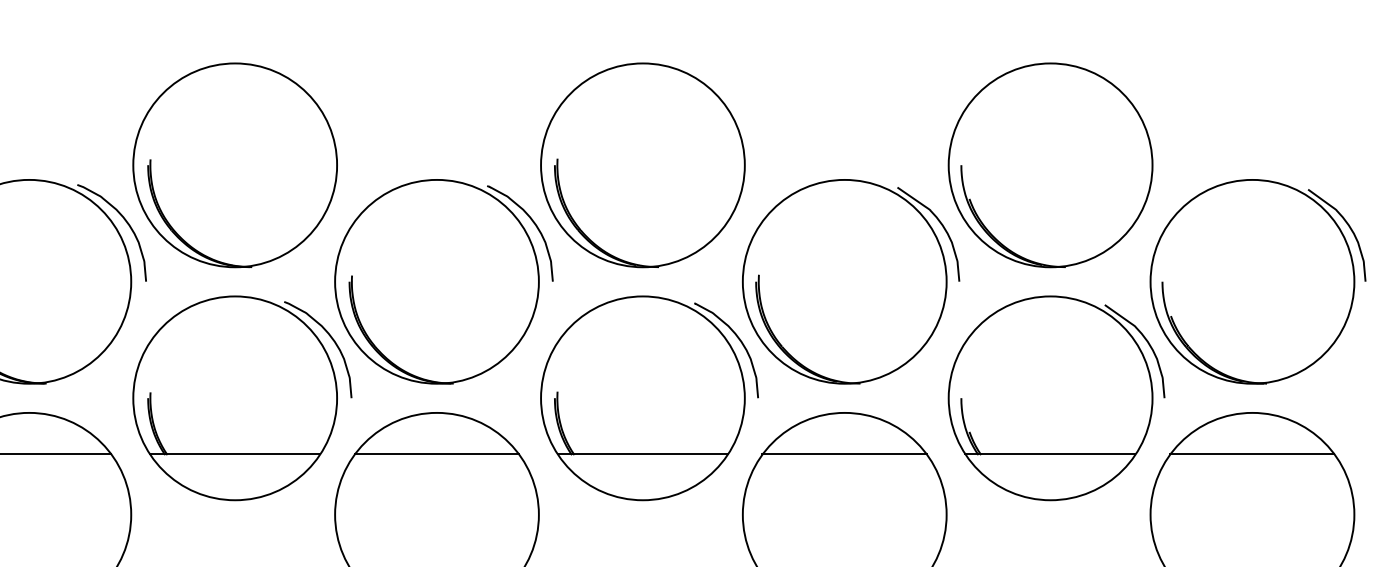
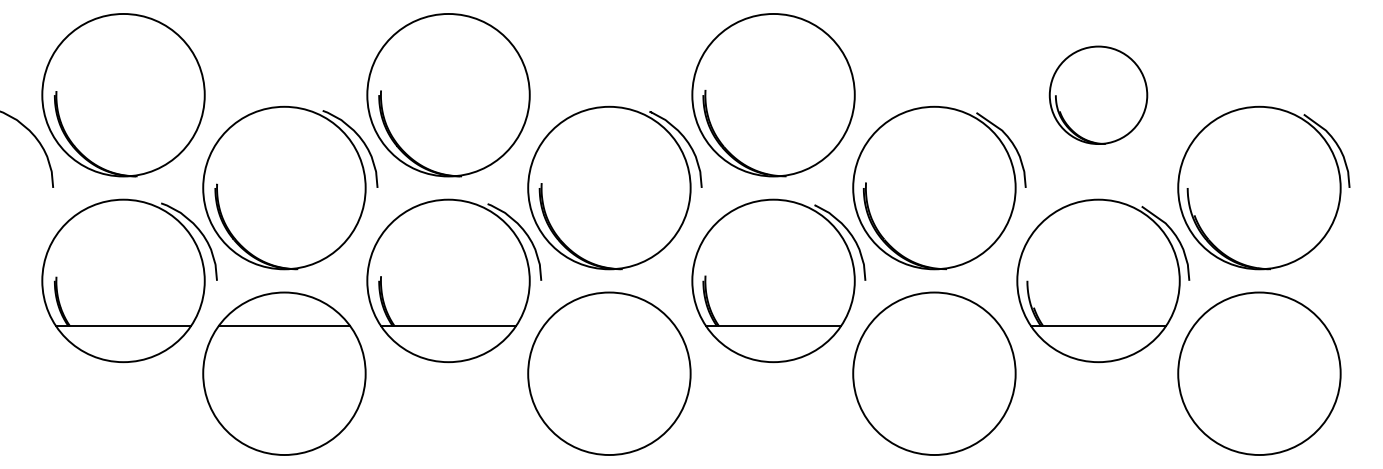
part: (1050, 165) -> (1098, 95), size x0.6
line: (435, 454) -> (608, 325), removed
line: (843, 454) -> (933, 325), removed
line: (1251, 454) -> (1258, 325), removed

